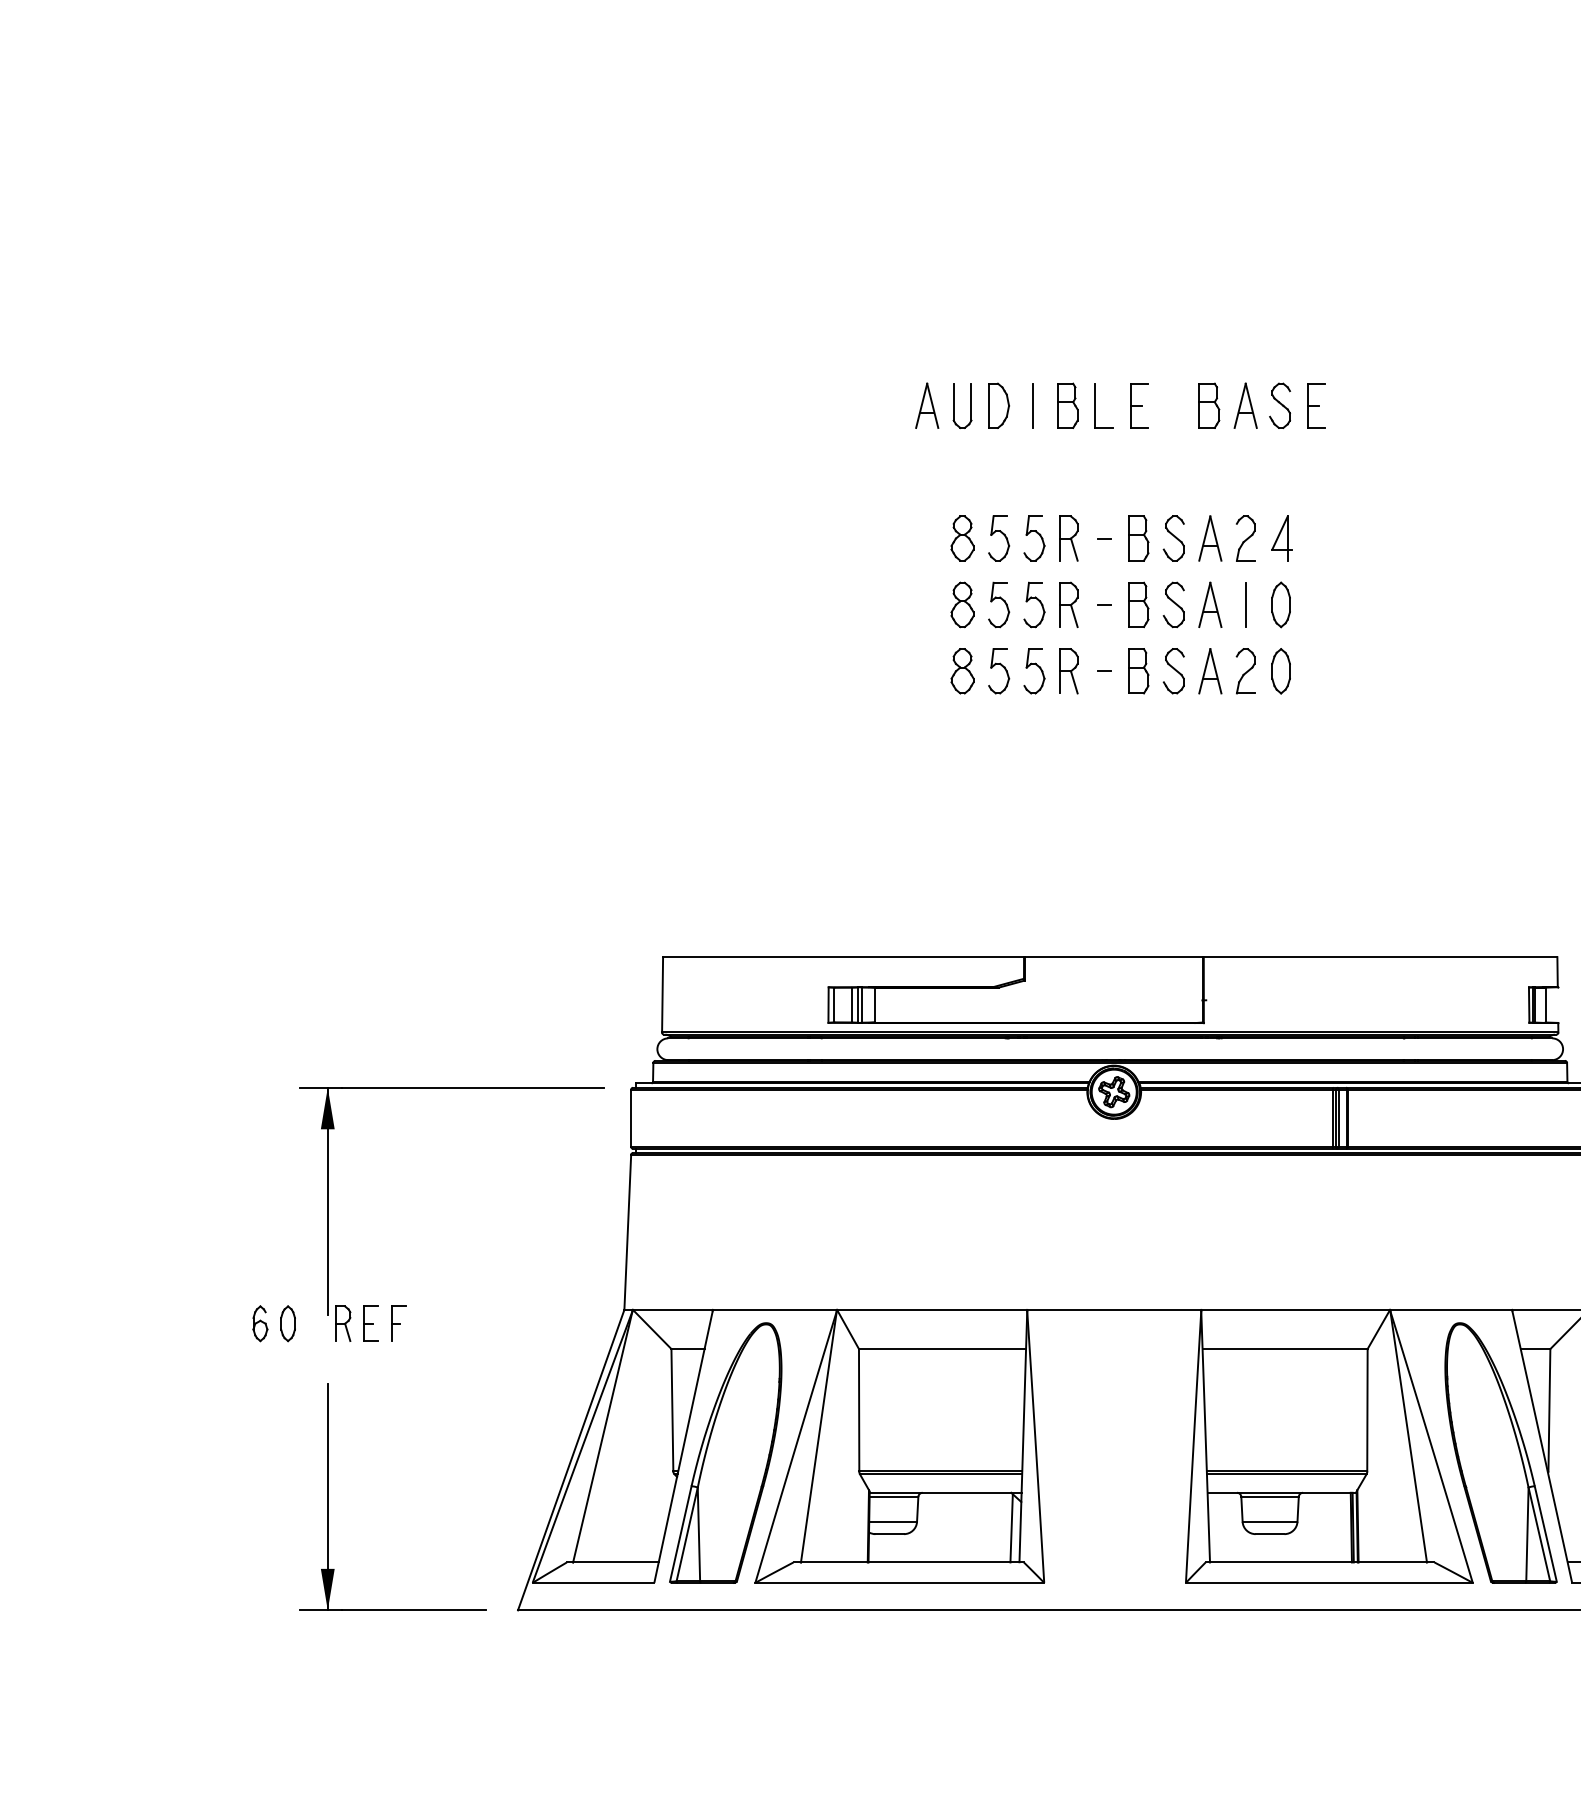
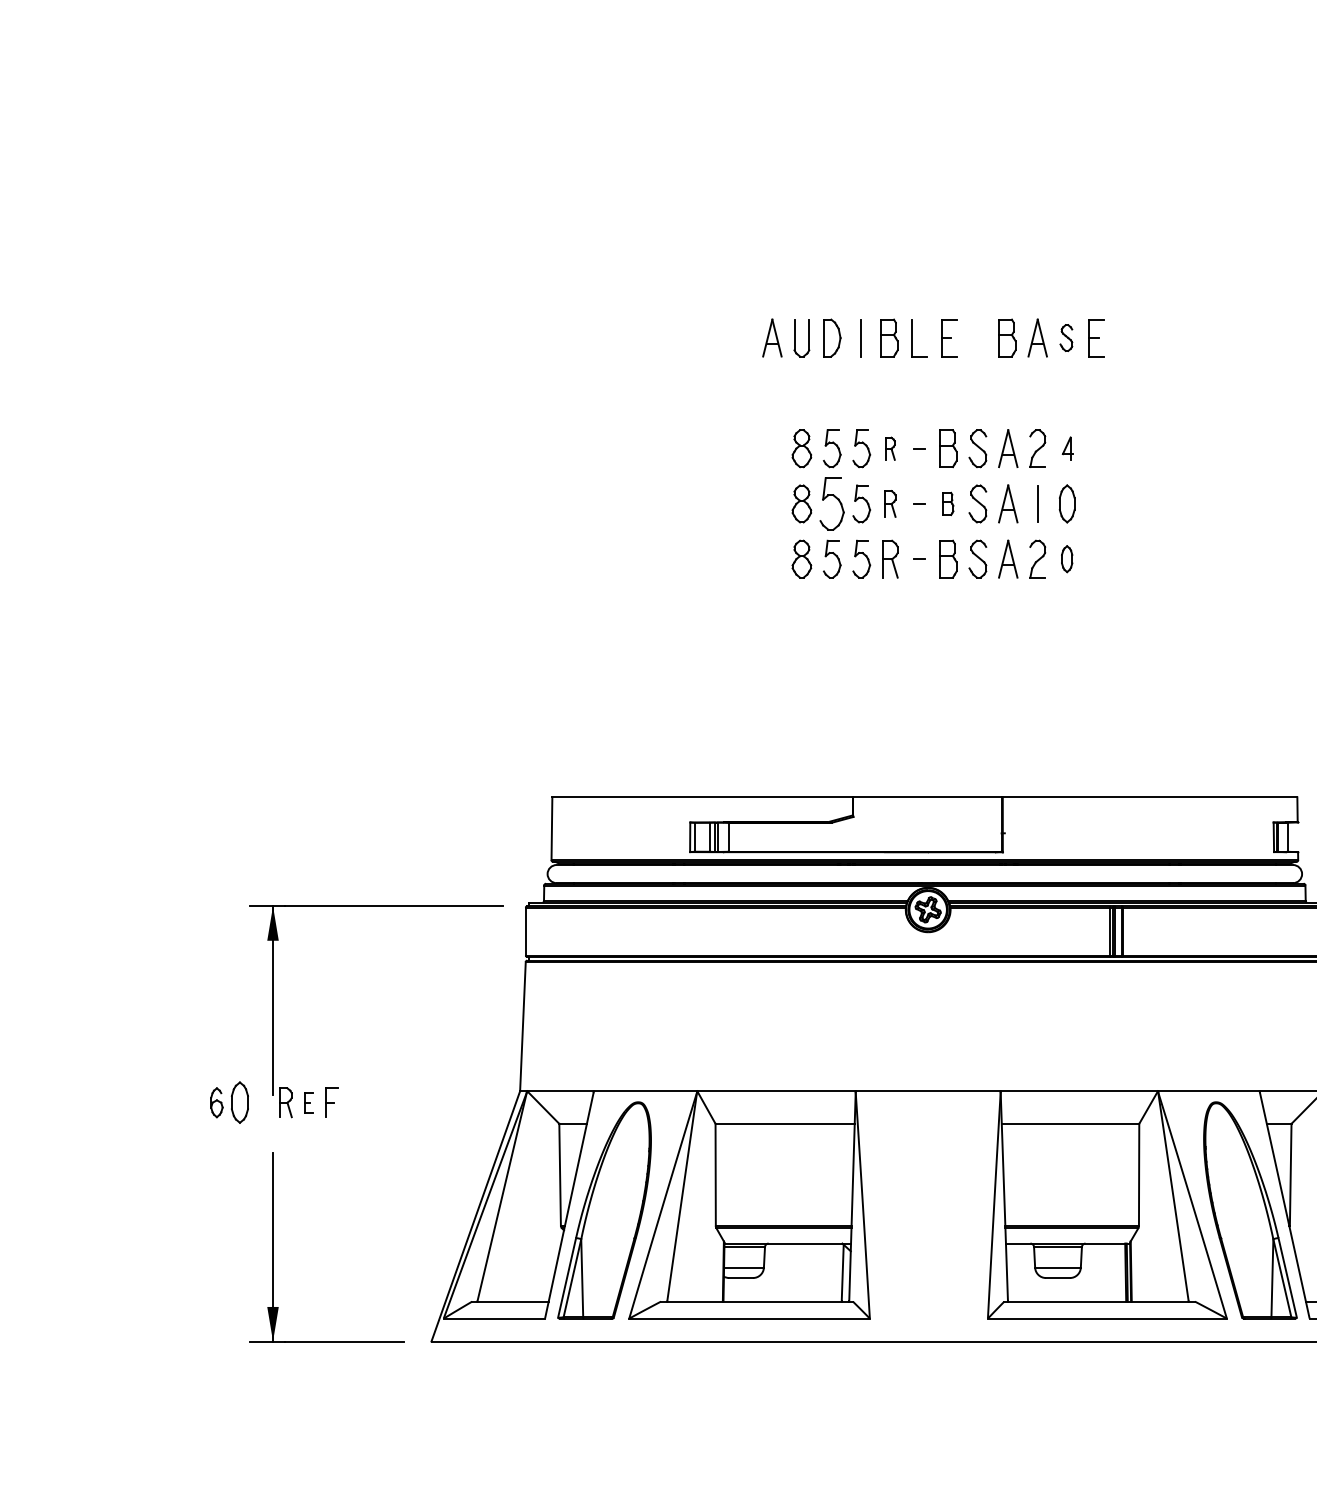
part: (1280, 405) -> (1066, 337), size x0.7
part: (1068, 538) -> (890, 448), size x0.6
part: (1281, 538) -> (1067, 448), size x0.6
part: (999, 604) -> (832, 503), size x1.4
part: (1068, 604) -> (890, 503), size x0.7
part: (1138, 604) -> (948, 503), size x0.6
part: (1280, 670) -> (1066, 558), size x0.7
part: (287, 1323) -> (239, 1102), size x1.4
part: (370, 1323) -> (308, 1102), size x0.7

